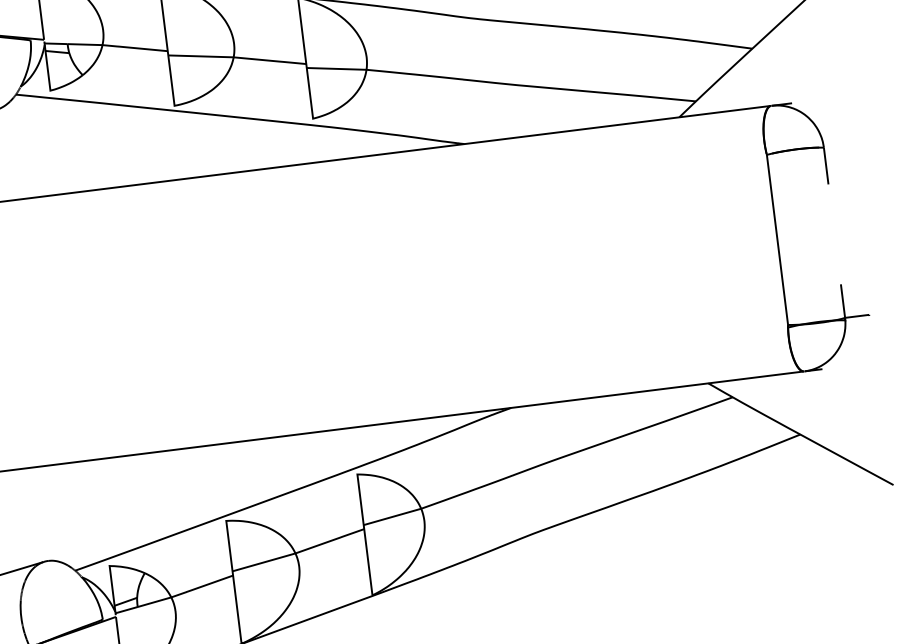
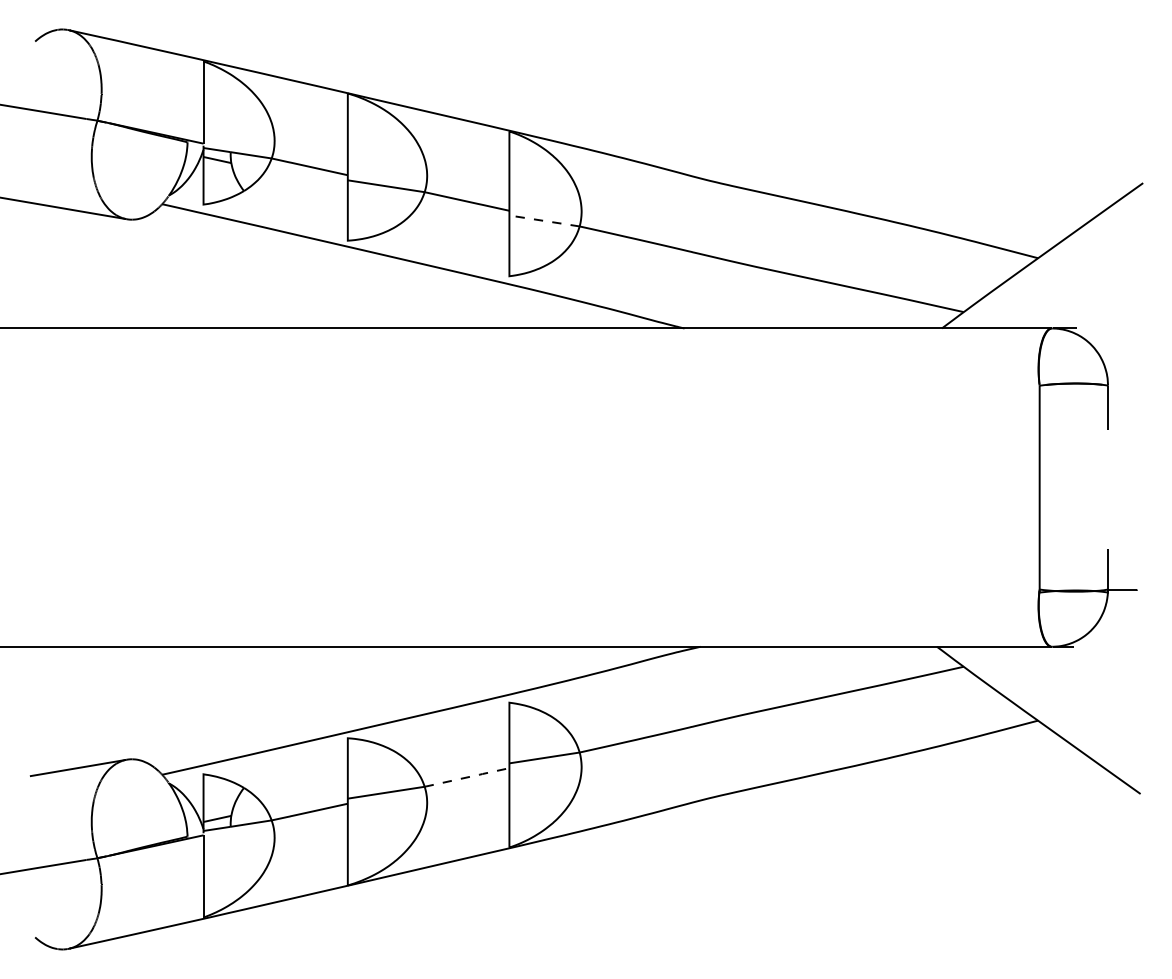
line: (336, 68) -> (544, 220), solid -> dashed
line: (331, 541) -> (468, 777), solid -> dashed

